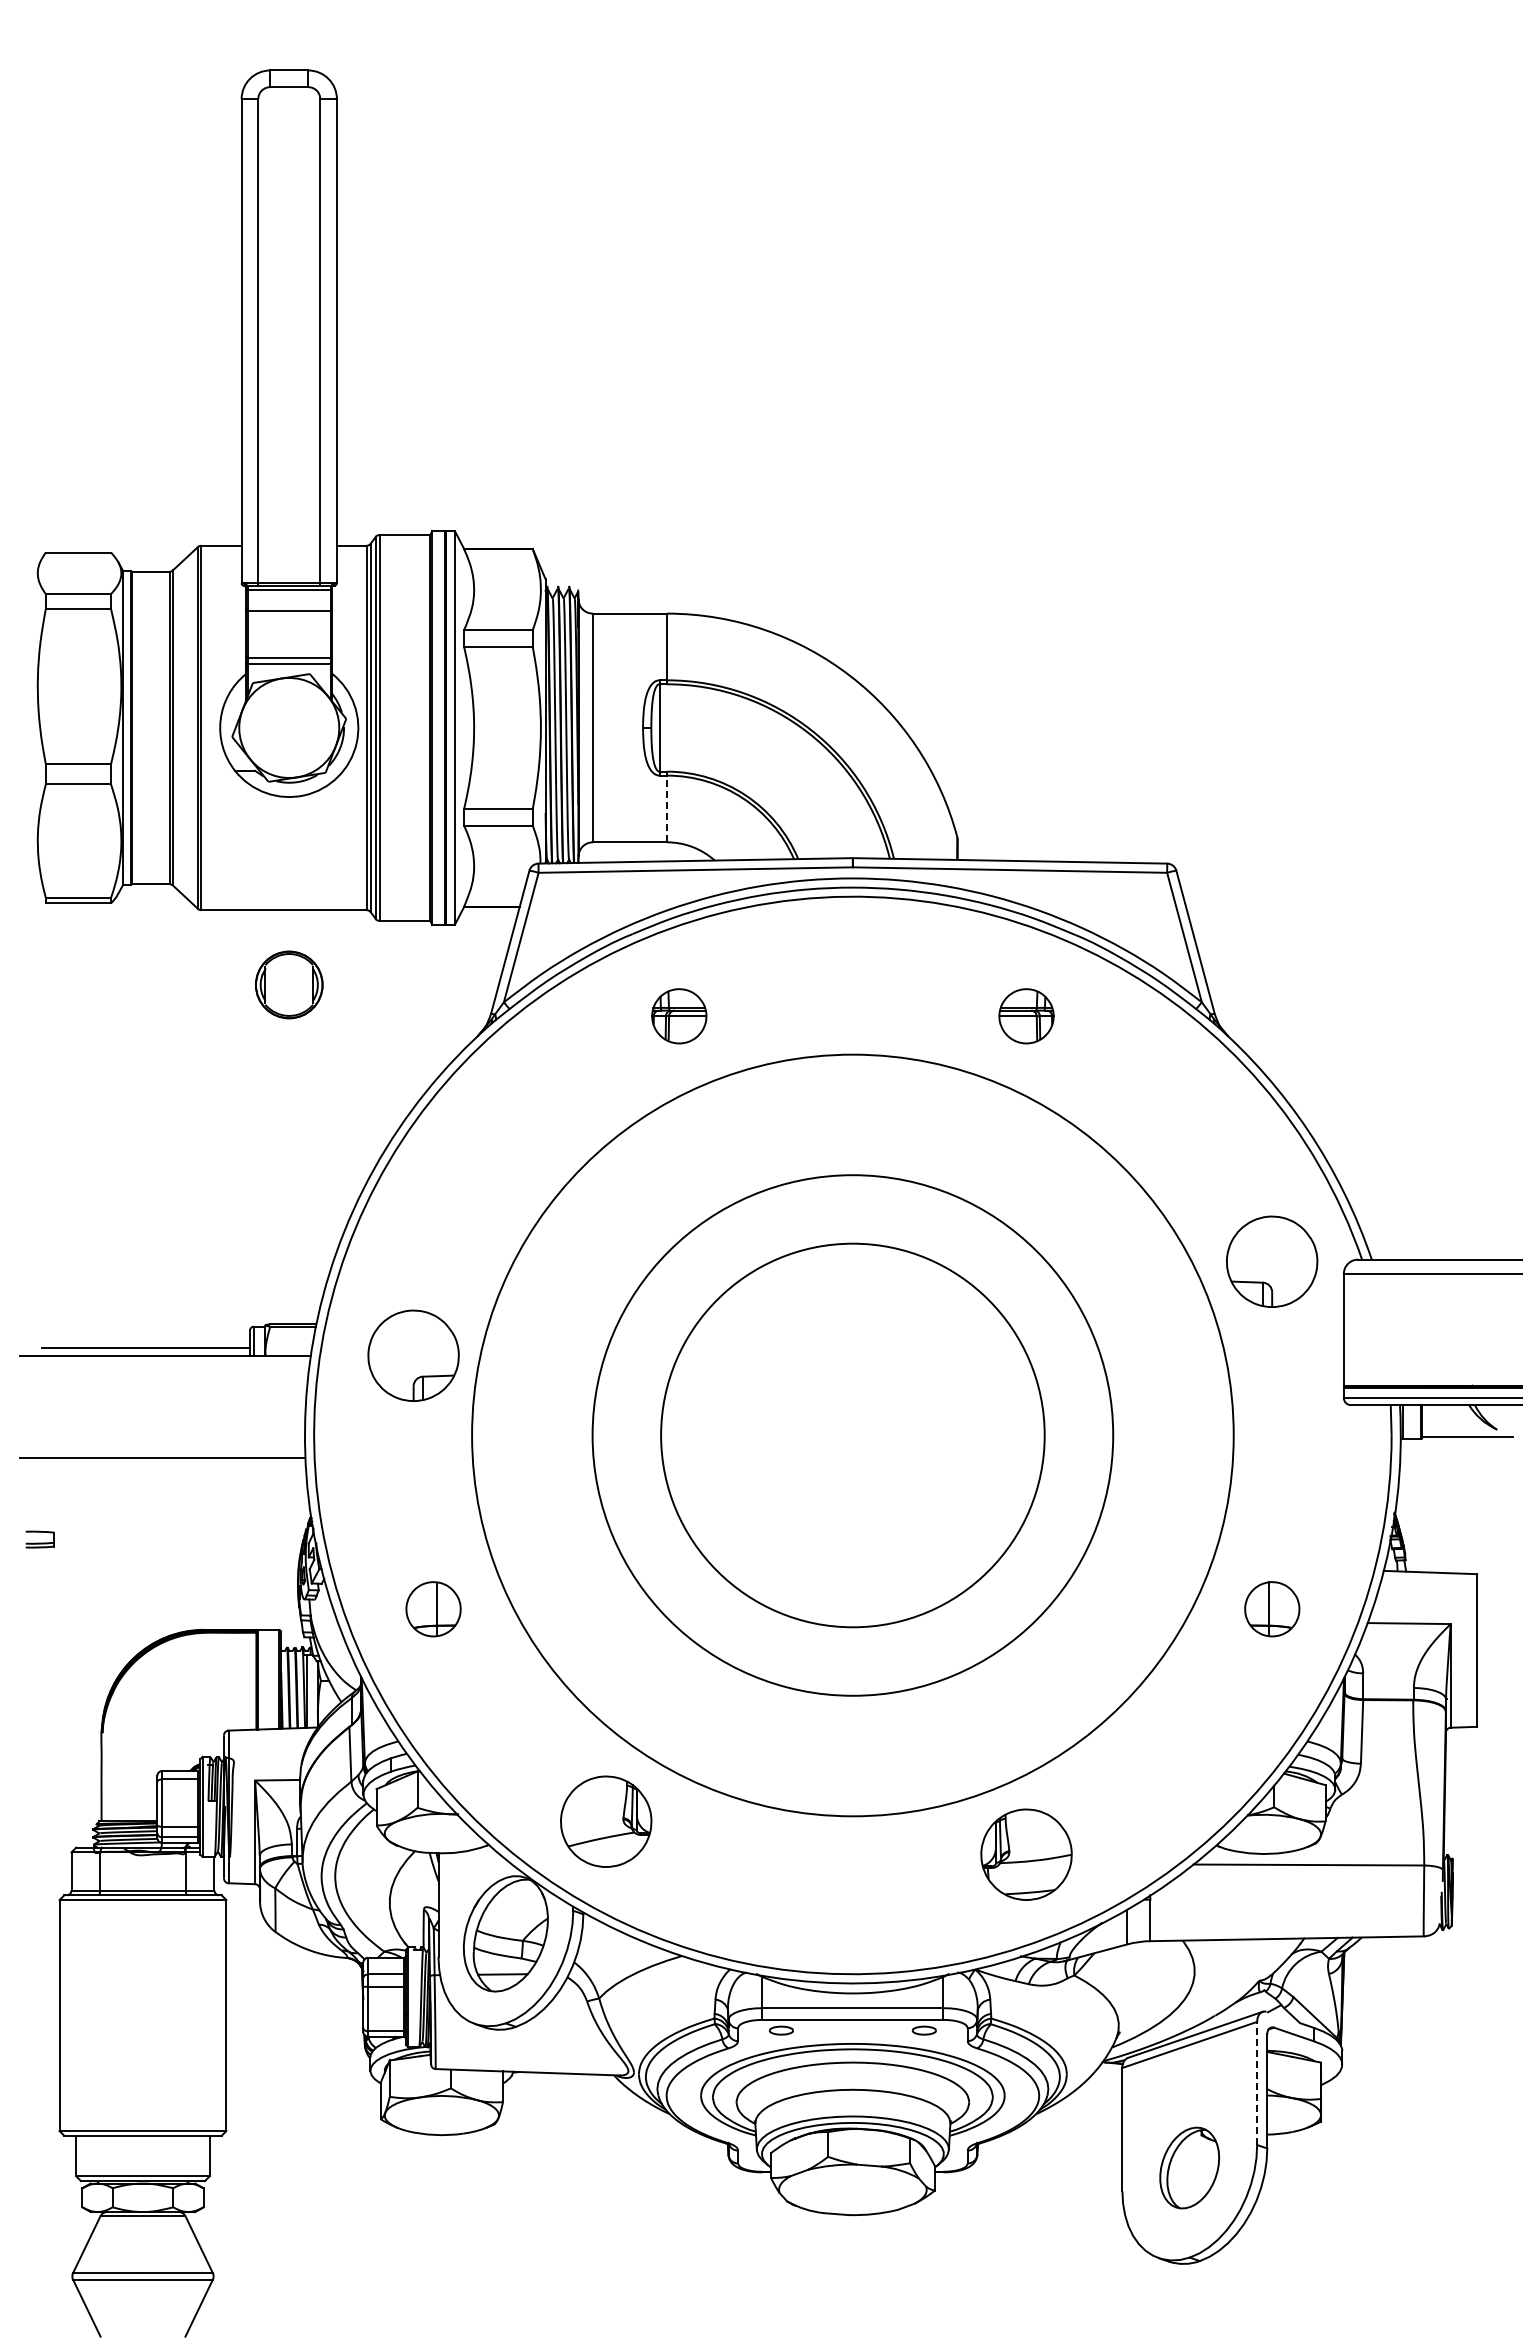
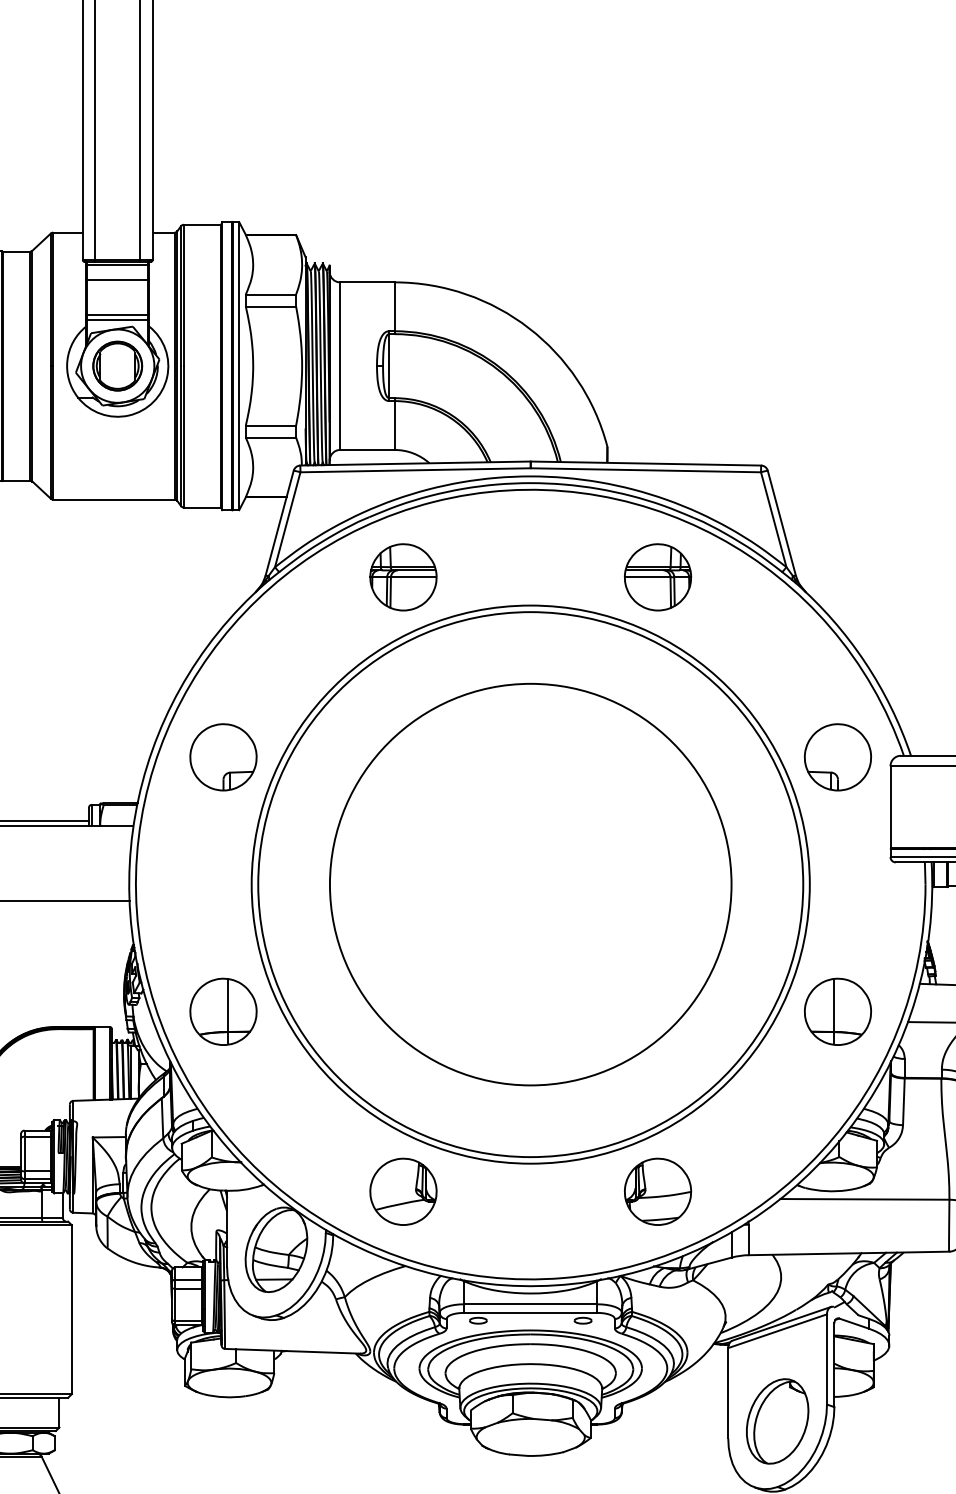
line: (667, 808) -> (394, 425), dashed -> solid
part: (289, 984) -> (117, 365), moved
part: (679, 1016) -> (403, 577), size x1.67
part: (1026, 1016) -> (657, 577), size x1.67
part: (413, 1355) -> (223, 757), moved
circle: (852, 1435) -> (530, 884), size x1.43
circle: (852, 1435) -> (530, 884), size x1.43
part: (433, 1609) -> (223, 1012), size x1.67
part: (1272, 1609) -> (838, 1012), size x1.67
part: (606, 1821) -> (403, 1191), moved
line: (1257, 2083) -> (827, 1359), dashed -> solid
part: (1189, 2167) -> (777, 1421), size x1.43

